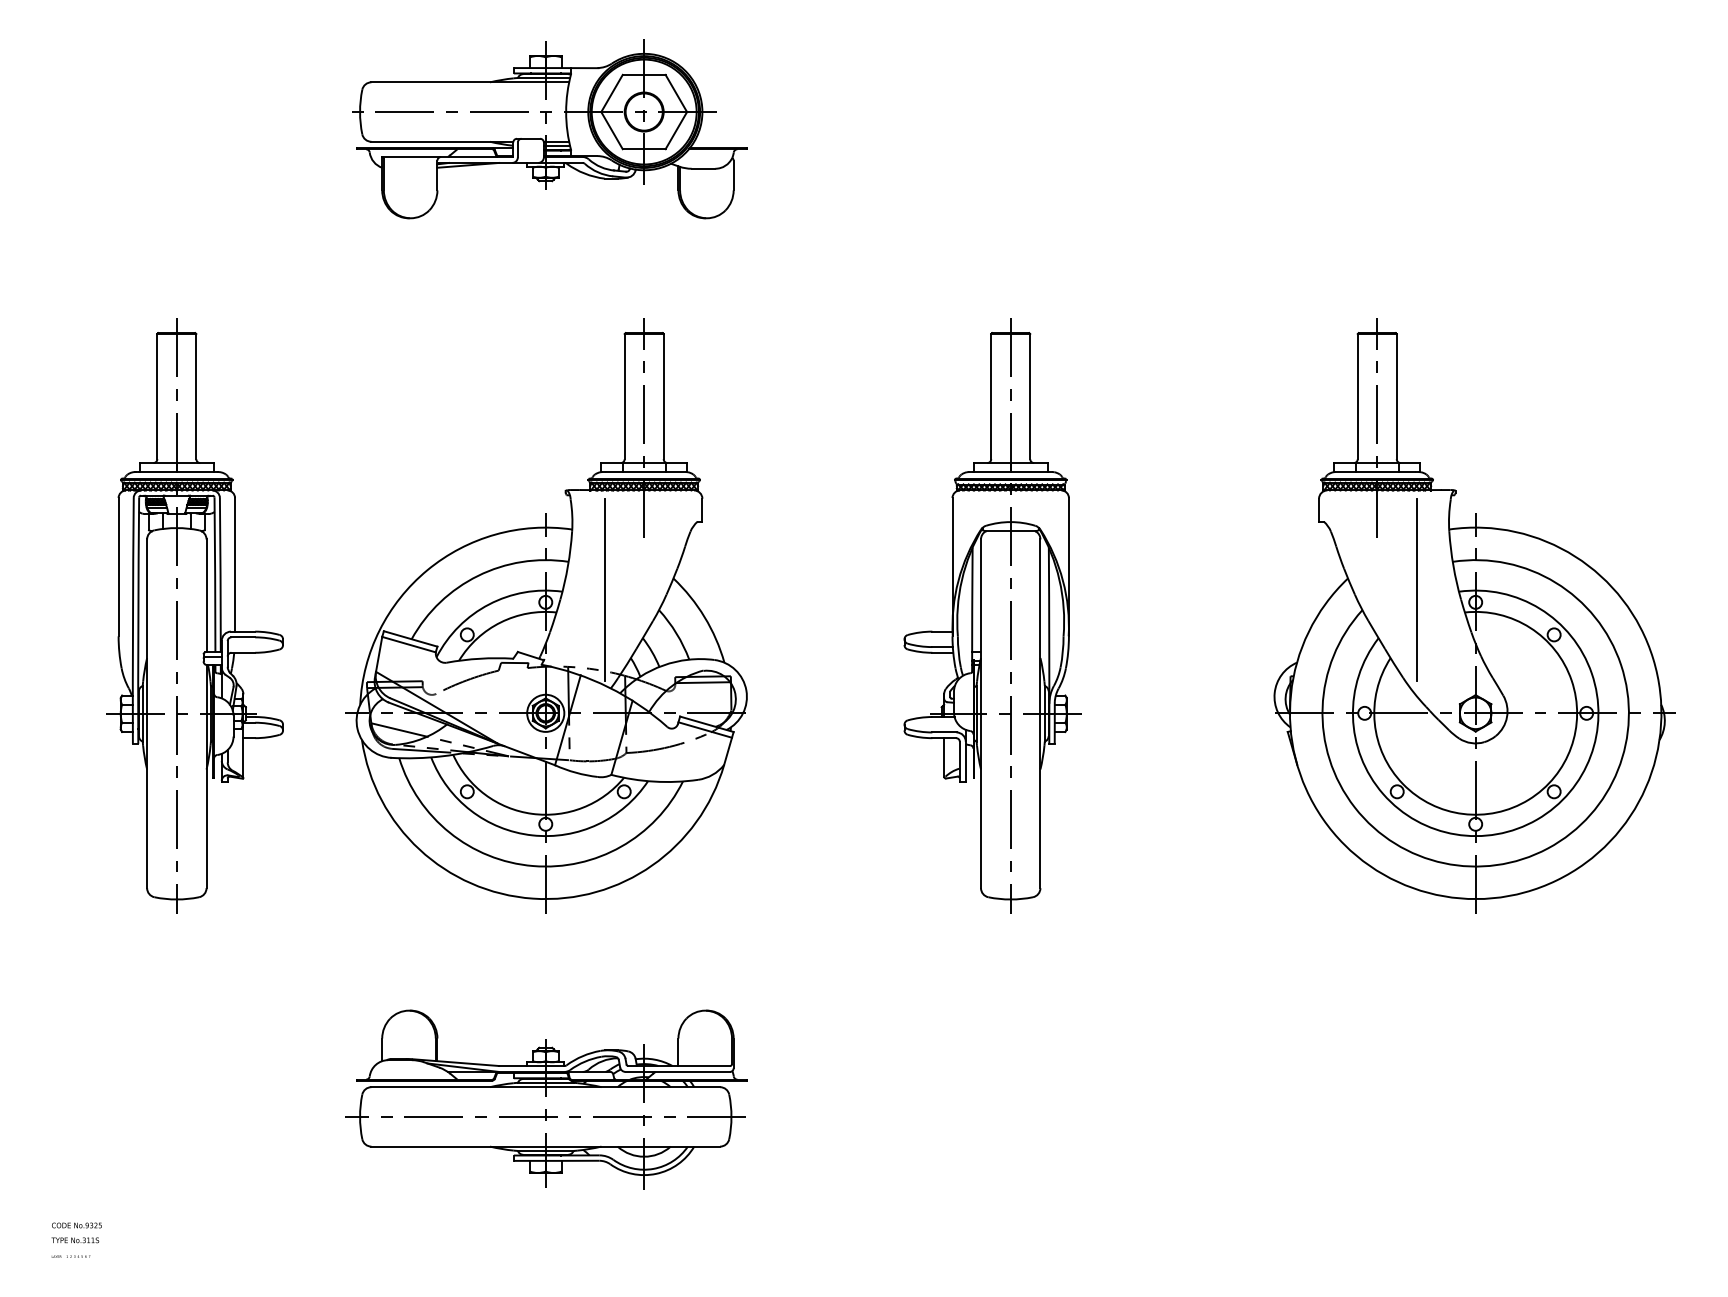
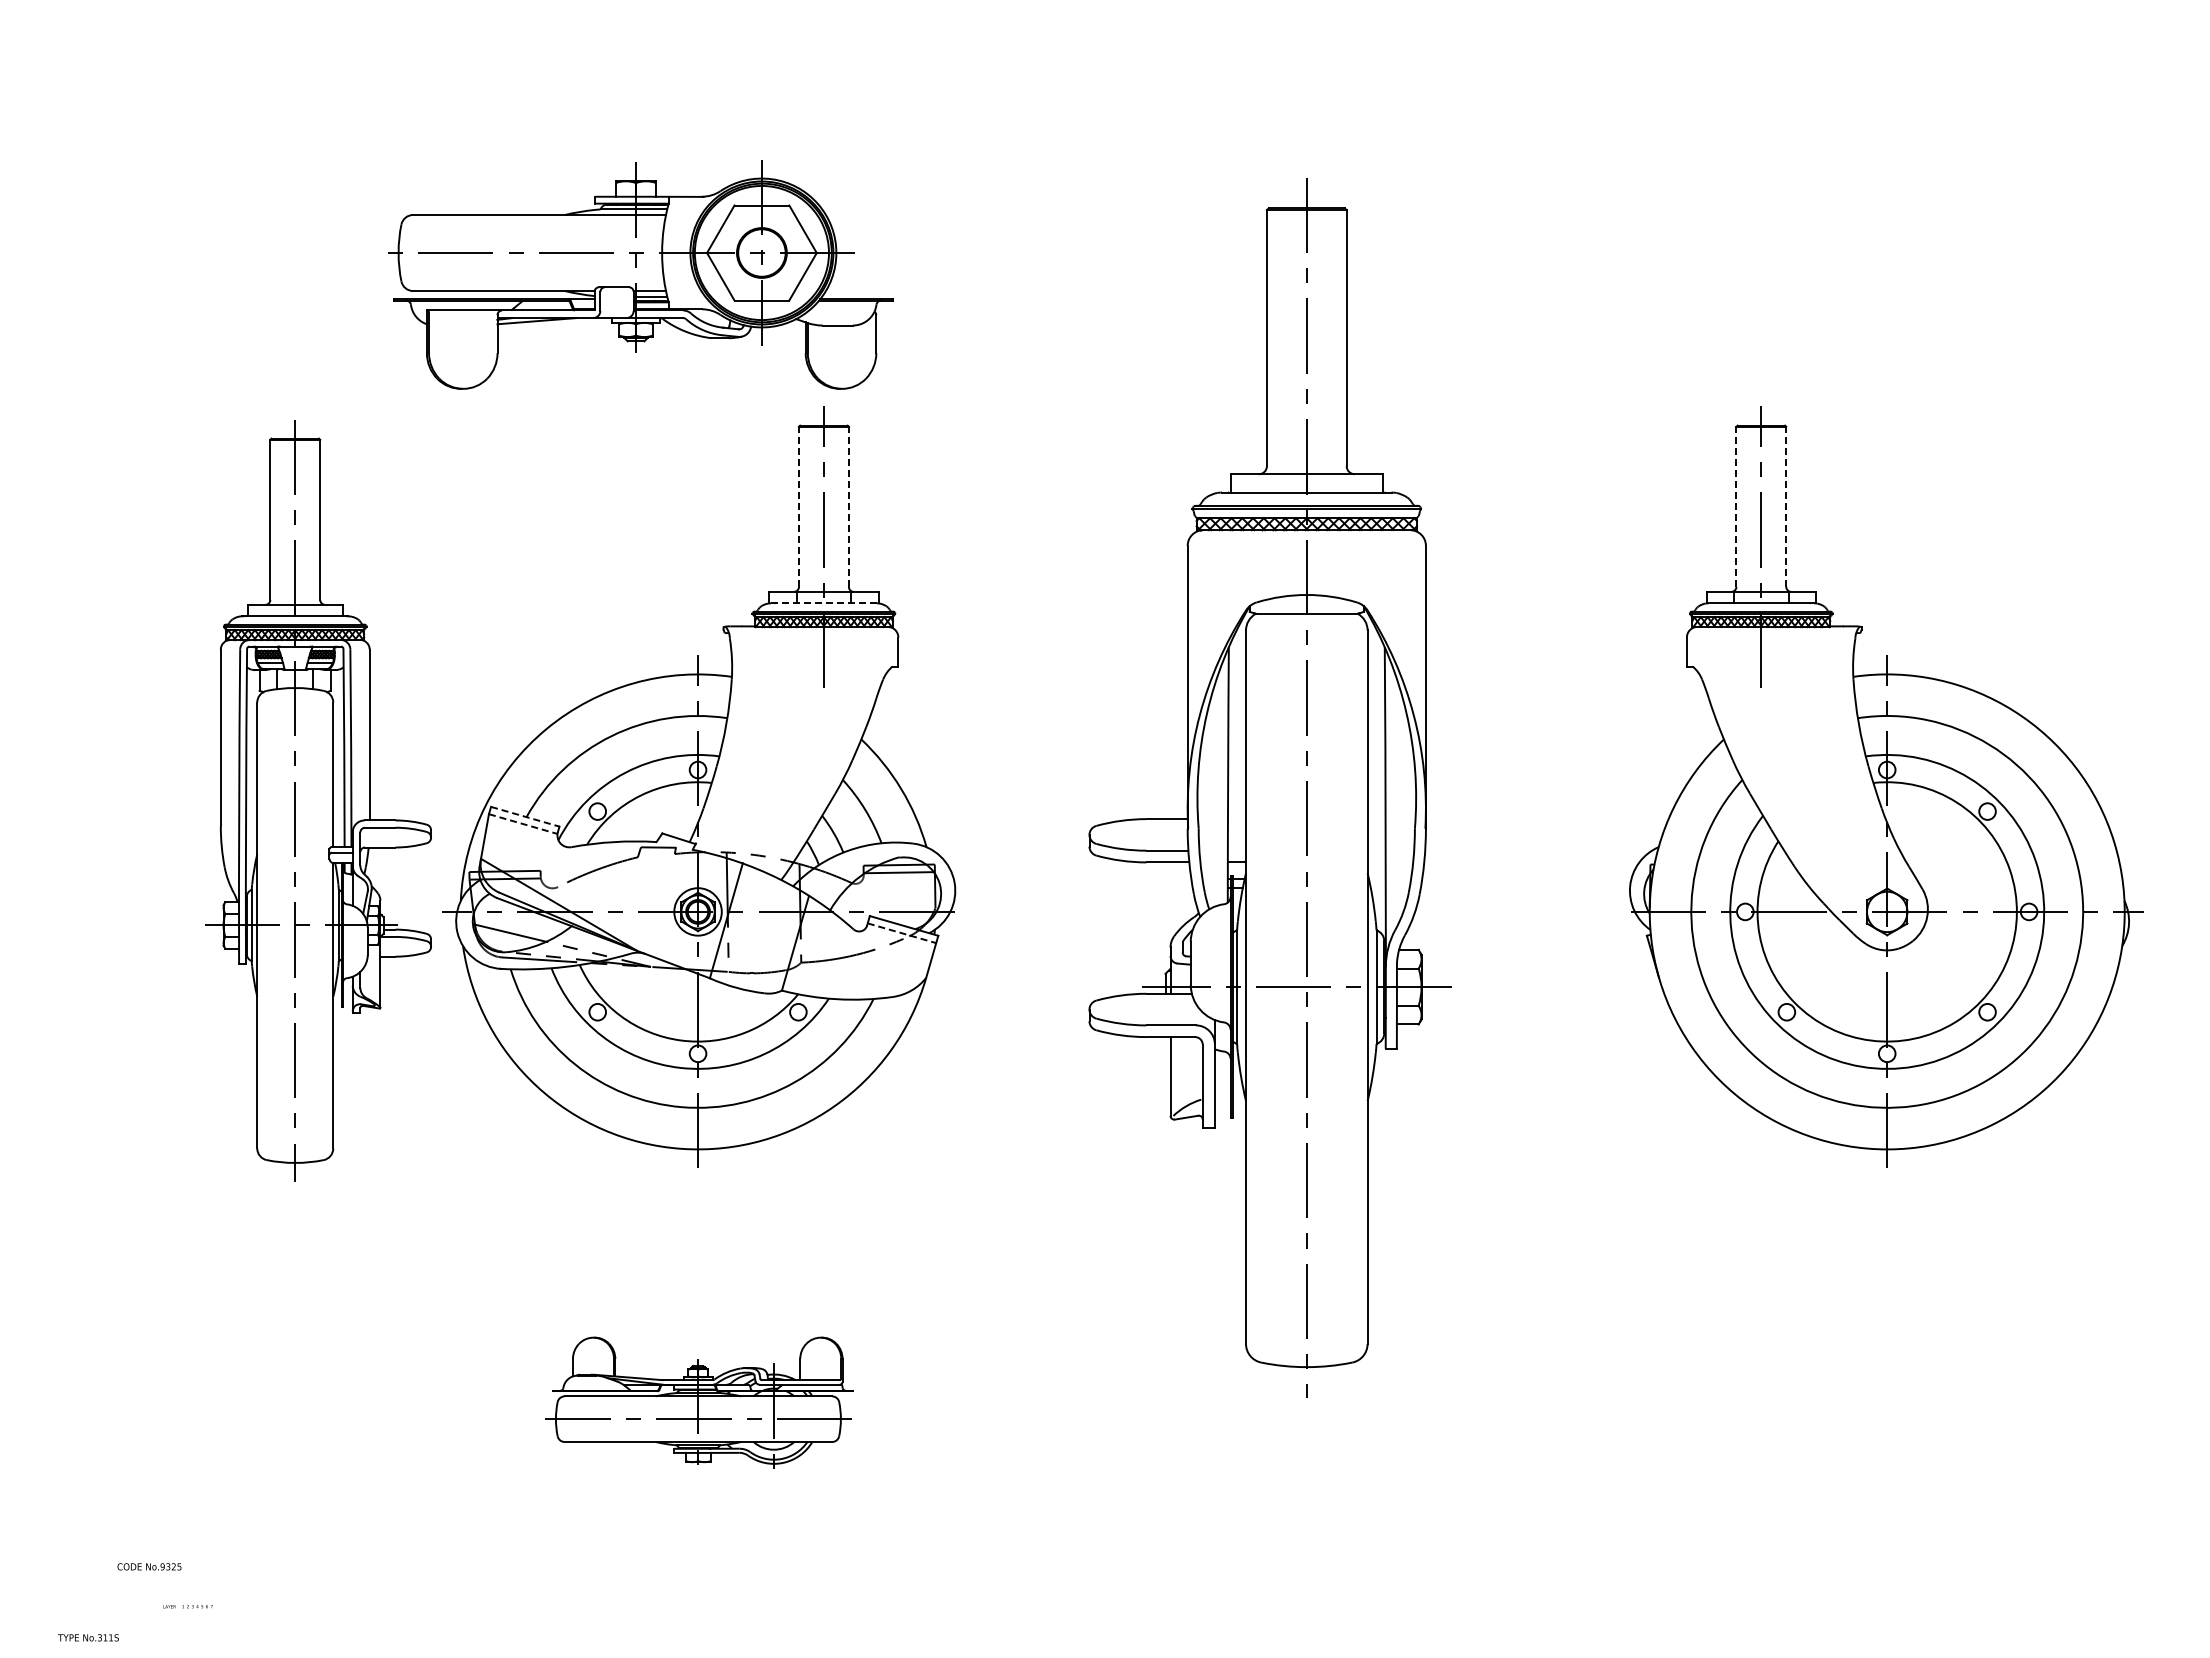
part: (549, 128) -> (640, 274), moved
line: (624, 396) -> (798, 506), solid -> dashed
line: (663, 396) -> (848, 506), solid -> dashed
line: (1357, 396) -> (1736, 506), solid -> dashed
line: (1396, 396) -> (1786, 506), solid -> dashed
line: (643, 472) -> (823, 603), solid -> dashed
line: (604, 589) -> (773, 753), removed
line: (1416, 589) -> (1811, 753), removed
part: (194, 616) -> (318, 800), moved
part: (991, 616) -> (1268, 787), size x1.6
line: (410, 638) -> (525, 816), solid -> dashed
line: (409, 644) -> (523, 824), solid -> dashed
line: (704, 730) -> (901, 933), solid -> dashed
part: (546, 1099) -> (698, 1405), size x0.6
text: (76, 1225) -> (149, 1566), moved
text: (75, 1240) -> (88, 1637), moved
text: (70, 1256) -> (187, 1606), moved

